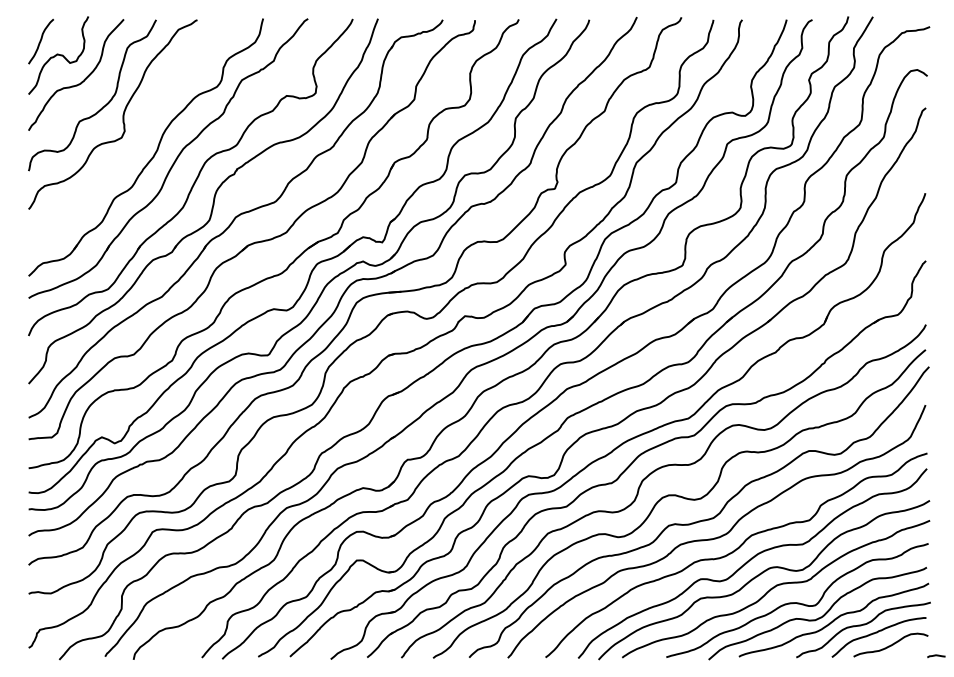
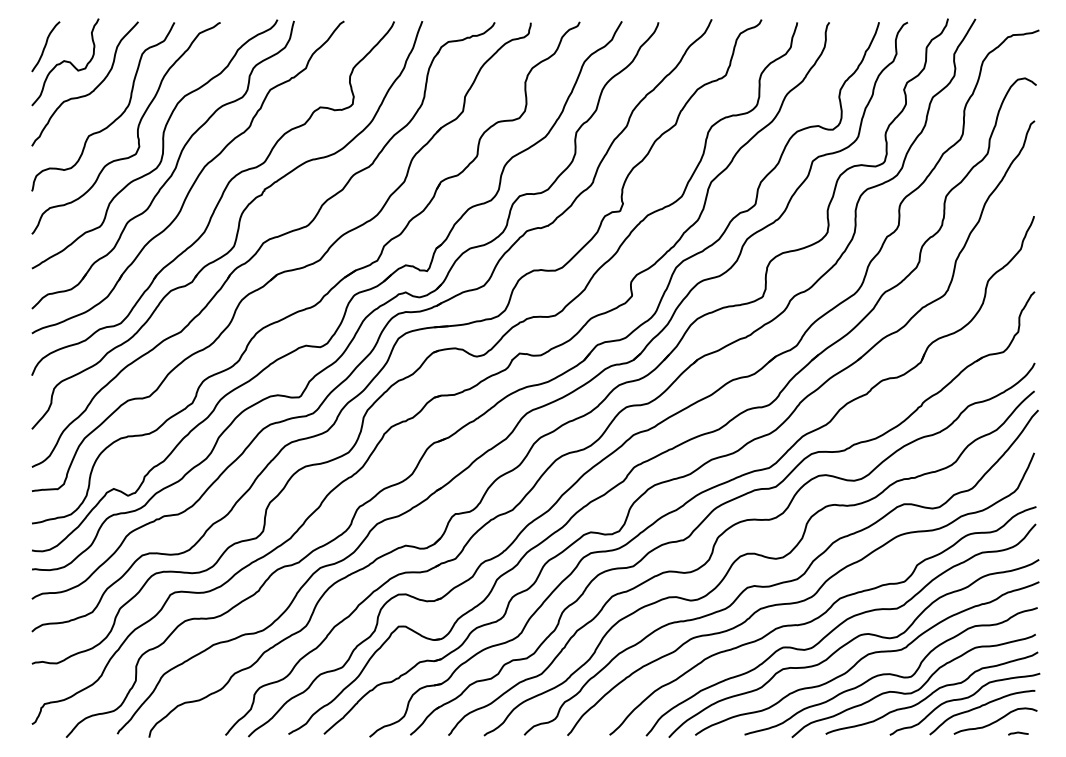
curve: (145, 129) -> (162, 144), added
curve: (936, 656) -> (1018, 733), moved

